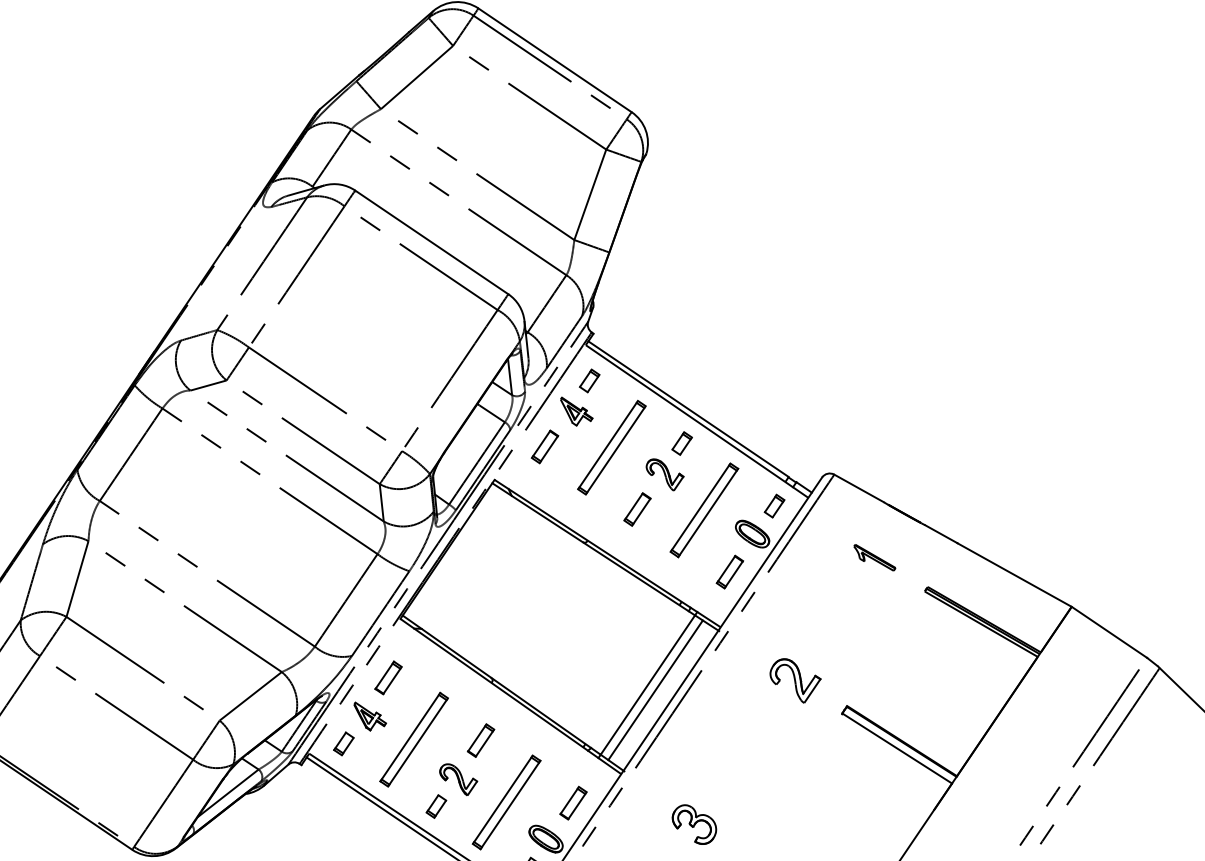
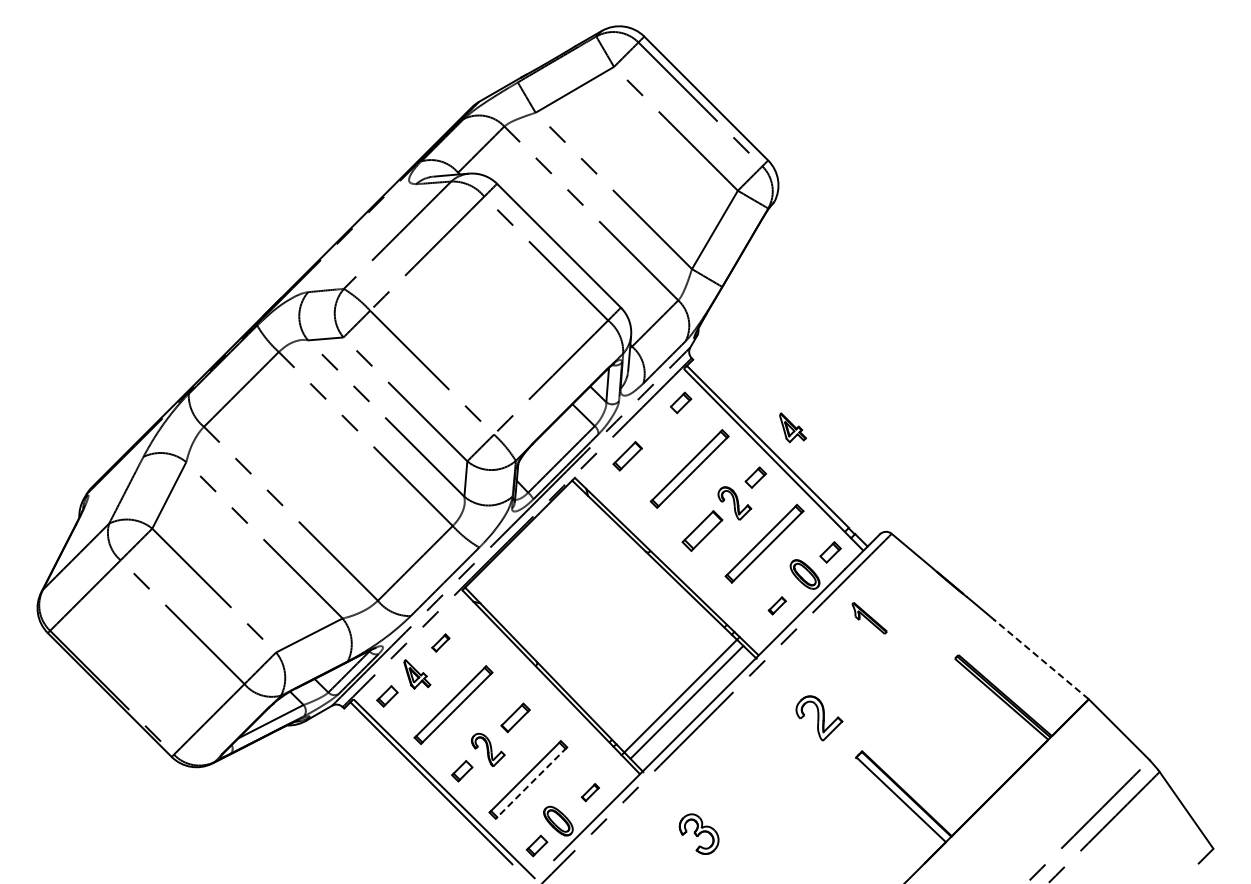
part: (576, 409) -> (792, 427), moved
part: (637, 508) -> (702, 530), size x1.4
part: (874, 557) -> (869, 618), moved
part: (730, 571) -> (777, 605), size x0.6
line: (1014, 575) -> (1041, 659), solid -> dashed
part: (388, 677) -> (440, 642), size x0.6
part: (573, 803) -> (590, 792), size x0.6
line: (510, 805) -> (531, 783), solid -> dashed

